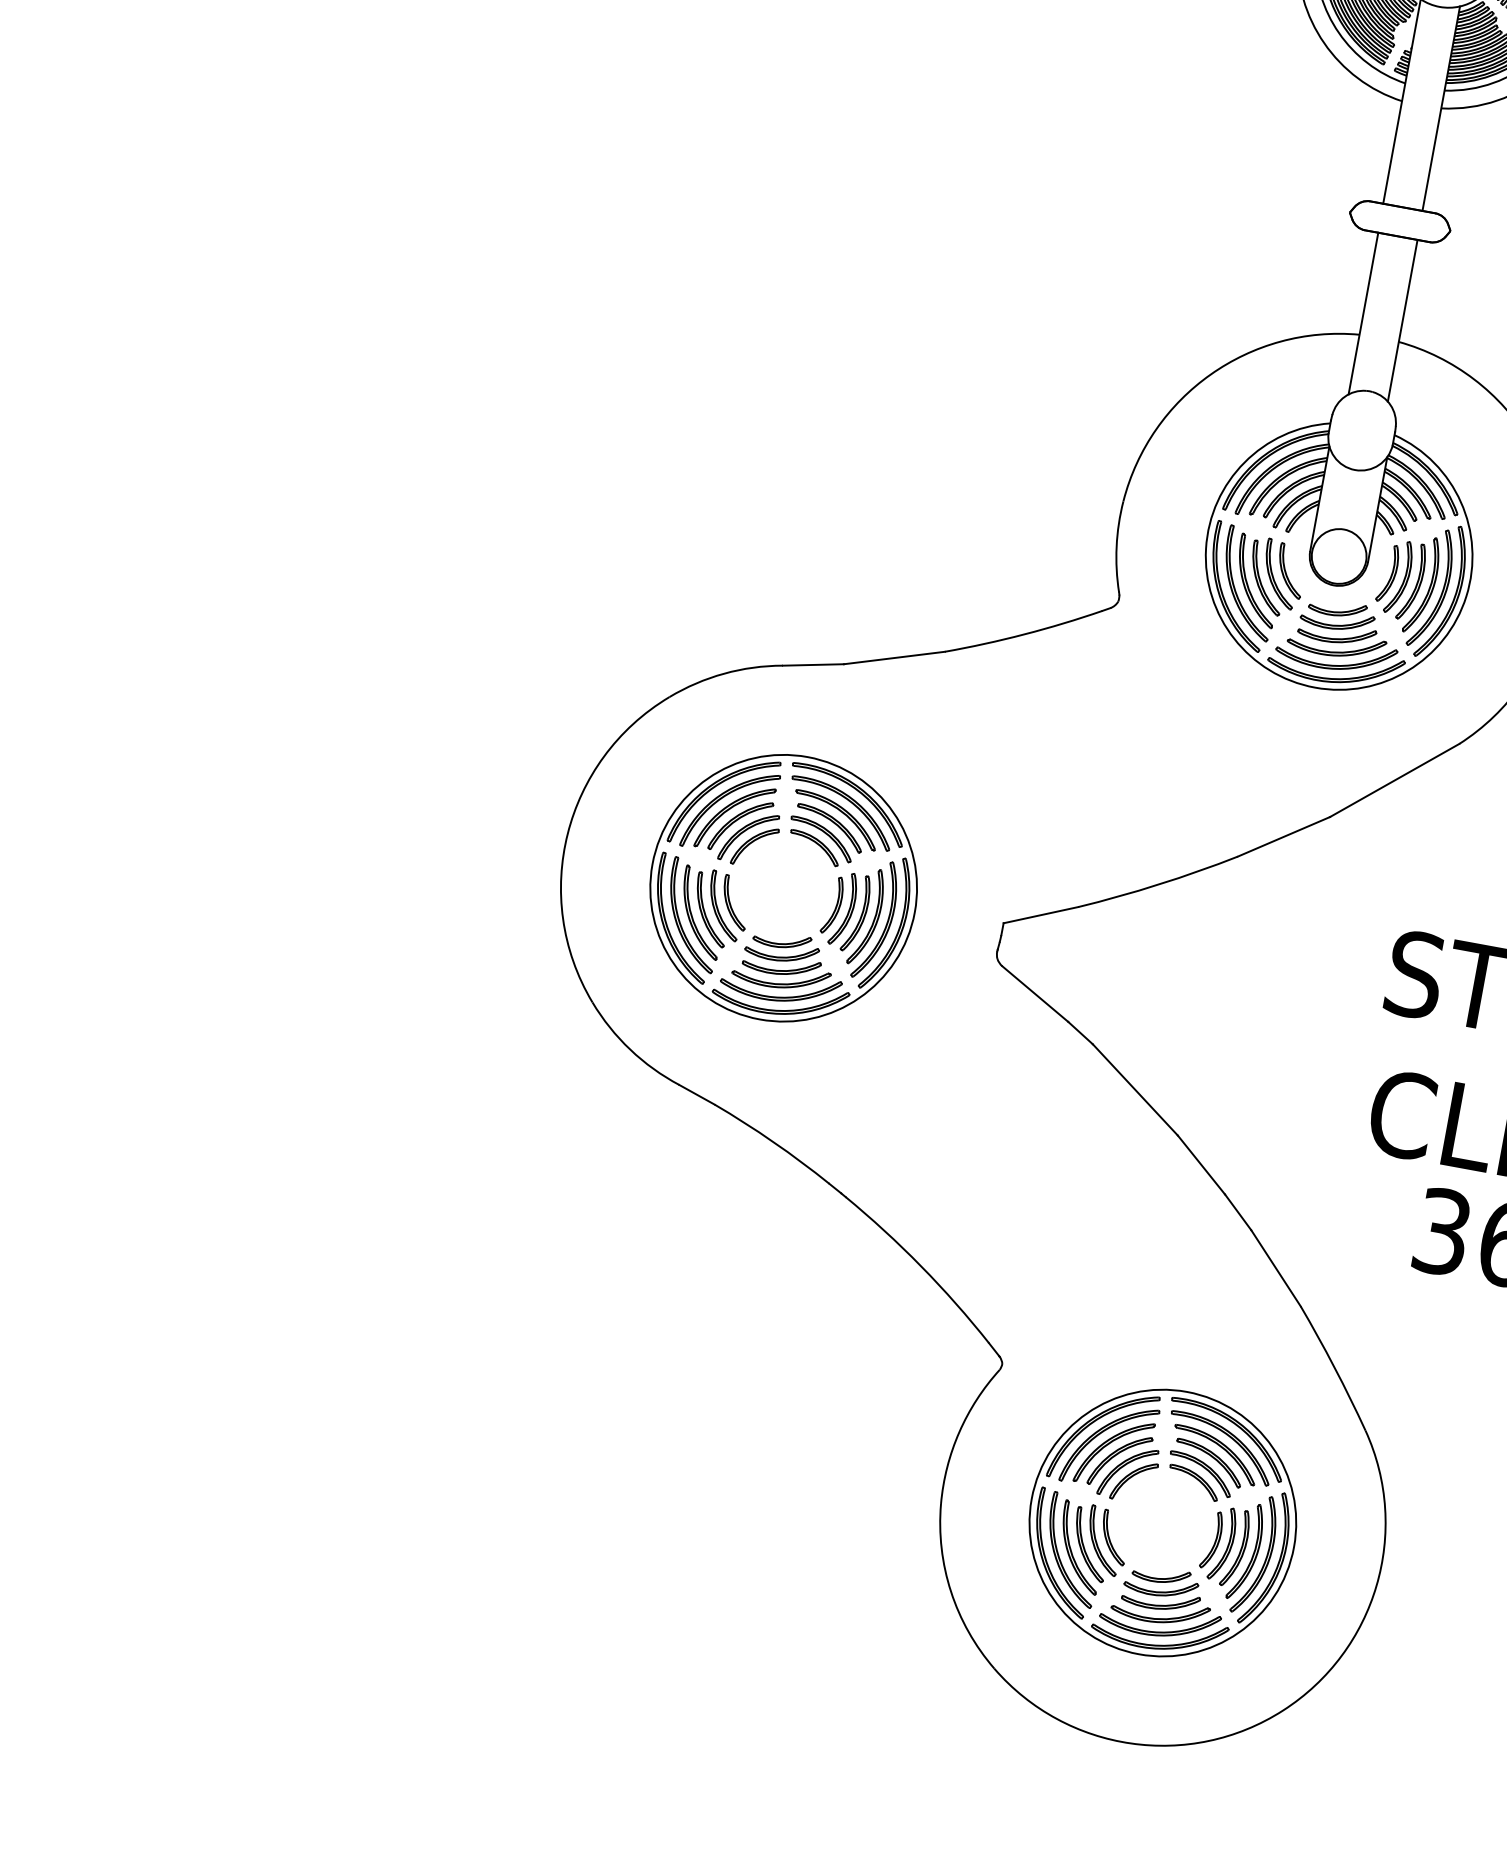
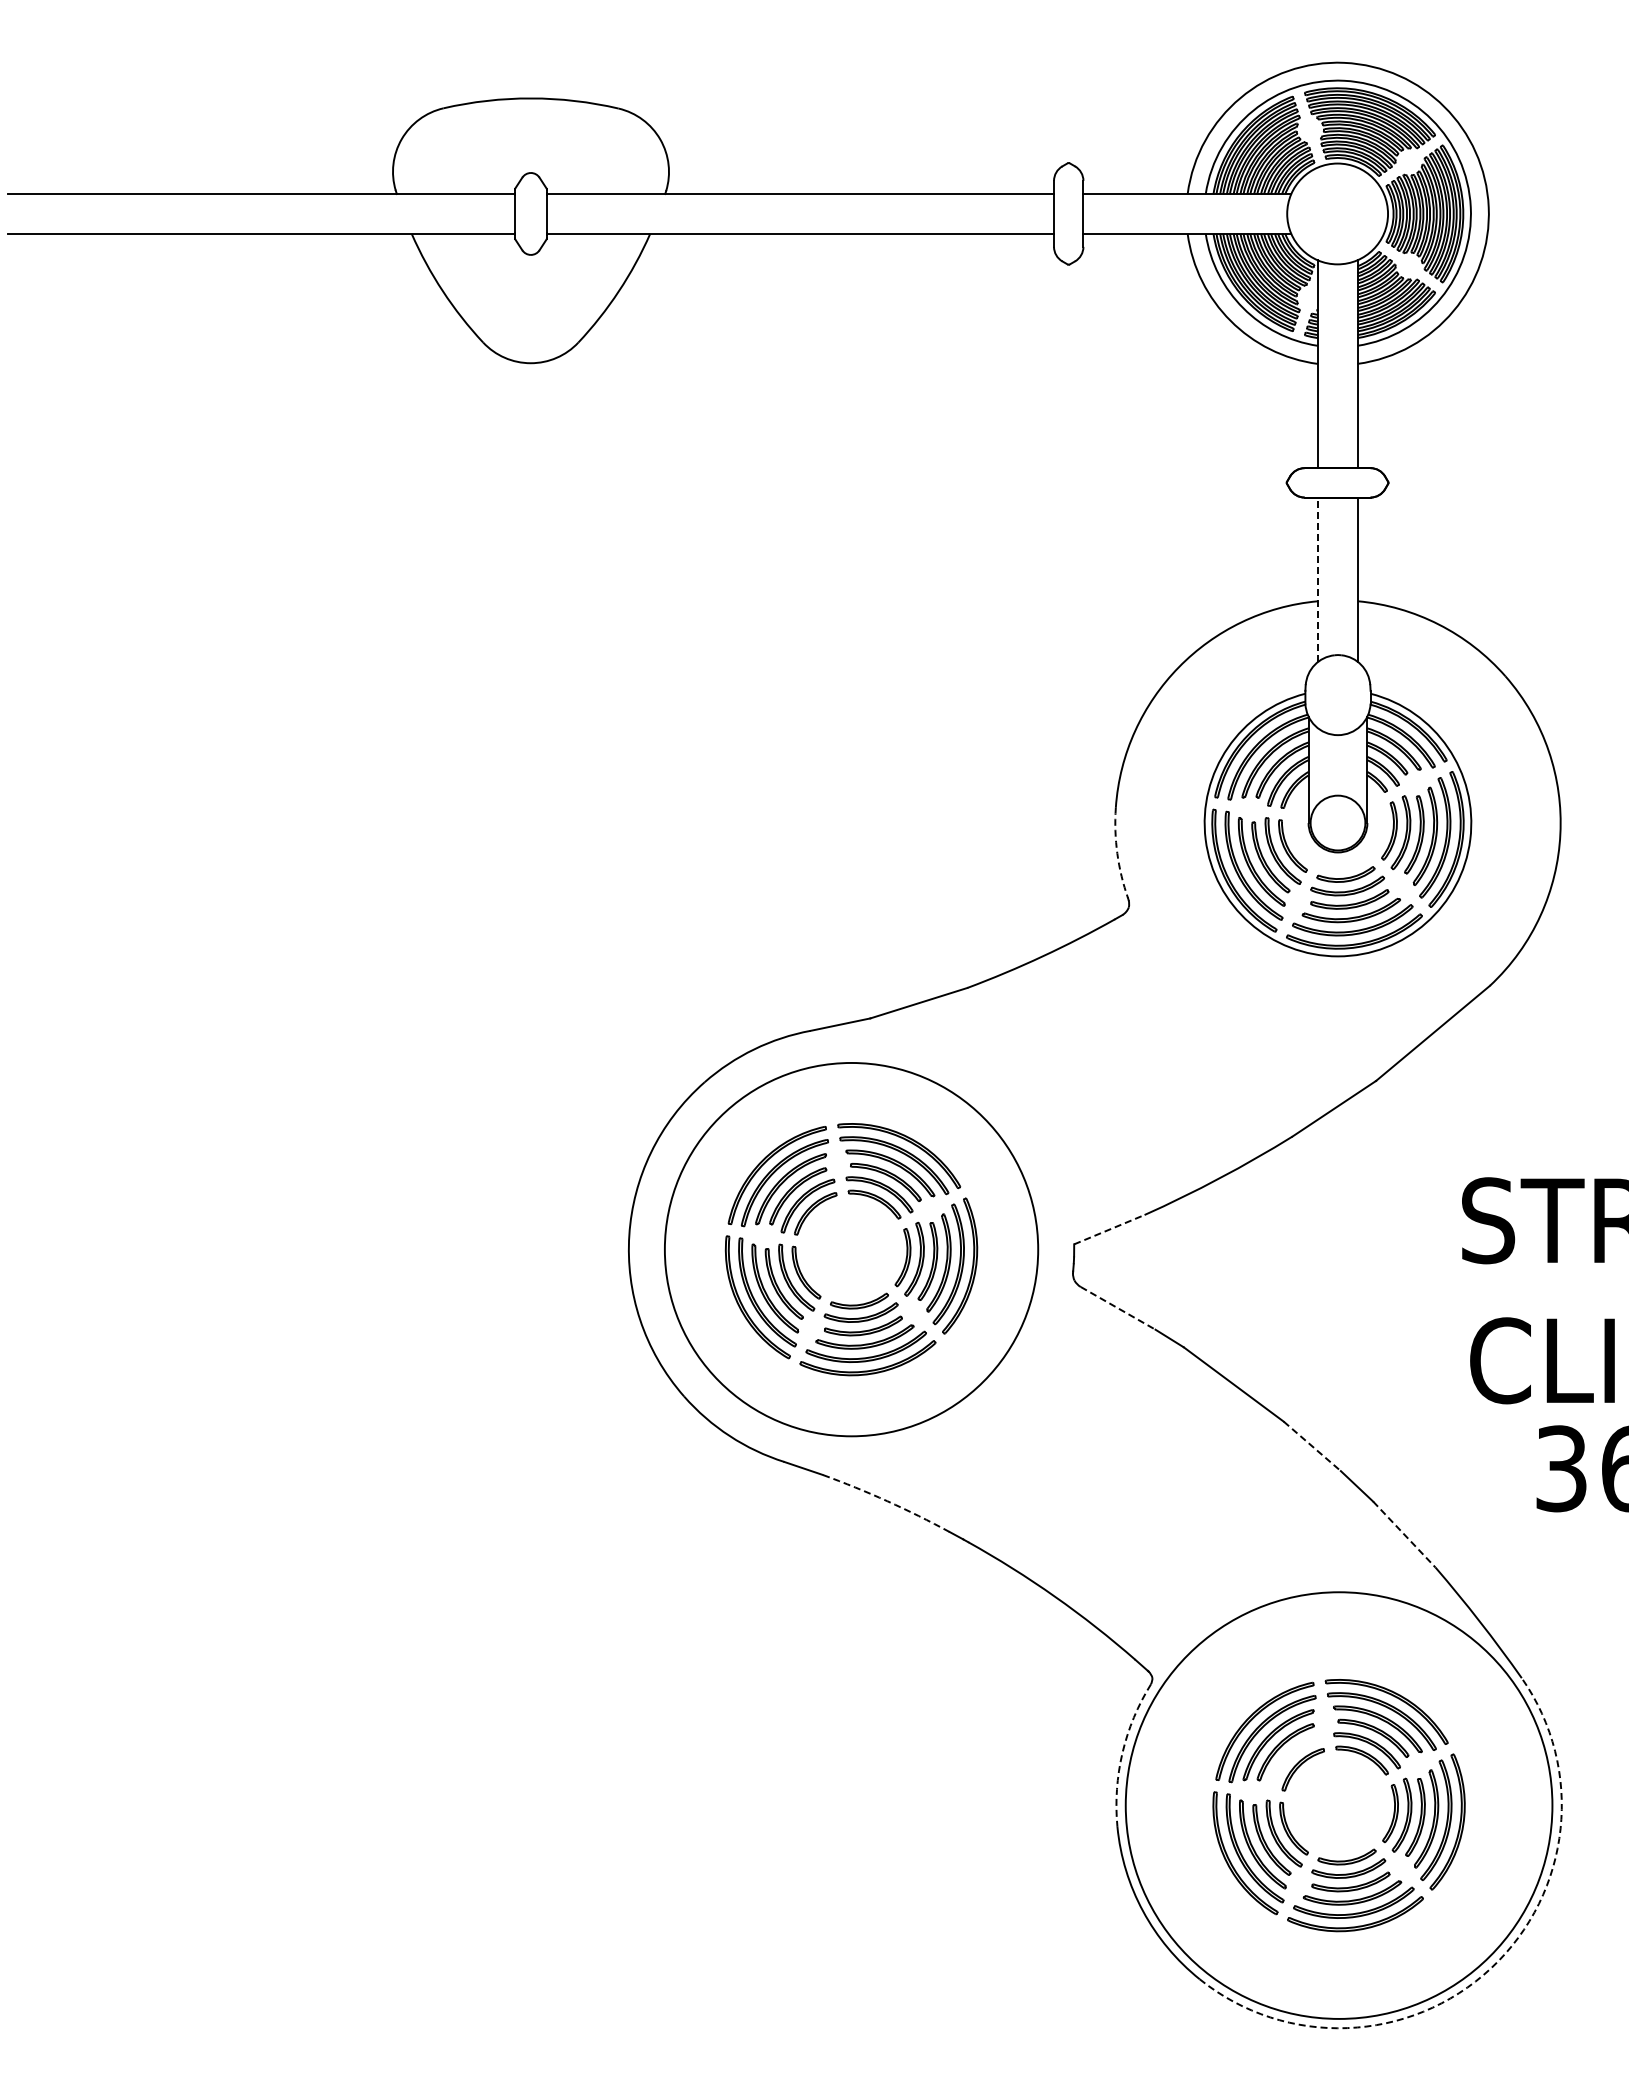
line: (1363, 313) -> (1318, 579), solid -> dashed
arc: (1116, 546) -> (1117, 853), solid -> dashed
circle: (783, 888) -> (851, 1249), size x1.4
line: (1041, 915) -> (1109, 1229), solid -> dashed
line: (1035, 994) -> (1118, 1308), solid -> dashed
arc: (773, 1142) -> (887, 1501), solid -> dashed
line: (1201, 1165) -> (1312, 1446), solid -> dashed
line: (1276, 1268) -> (1404, 1534), solid -> dashed
arc: (959, 1431) -> (1122, 1752), solid -> dashed
part: (1124, 1466) -> (1291, 1756), removed
circle: (1162, 1522) -> (1338, 1805), size x1.6
arc: (1283, 1710) -> (1491, 1968), solid -> dashed

